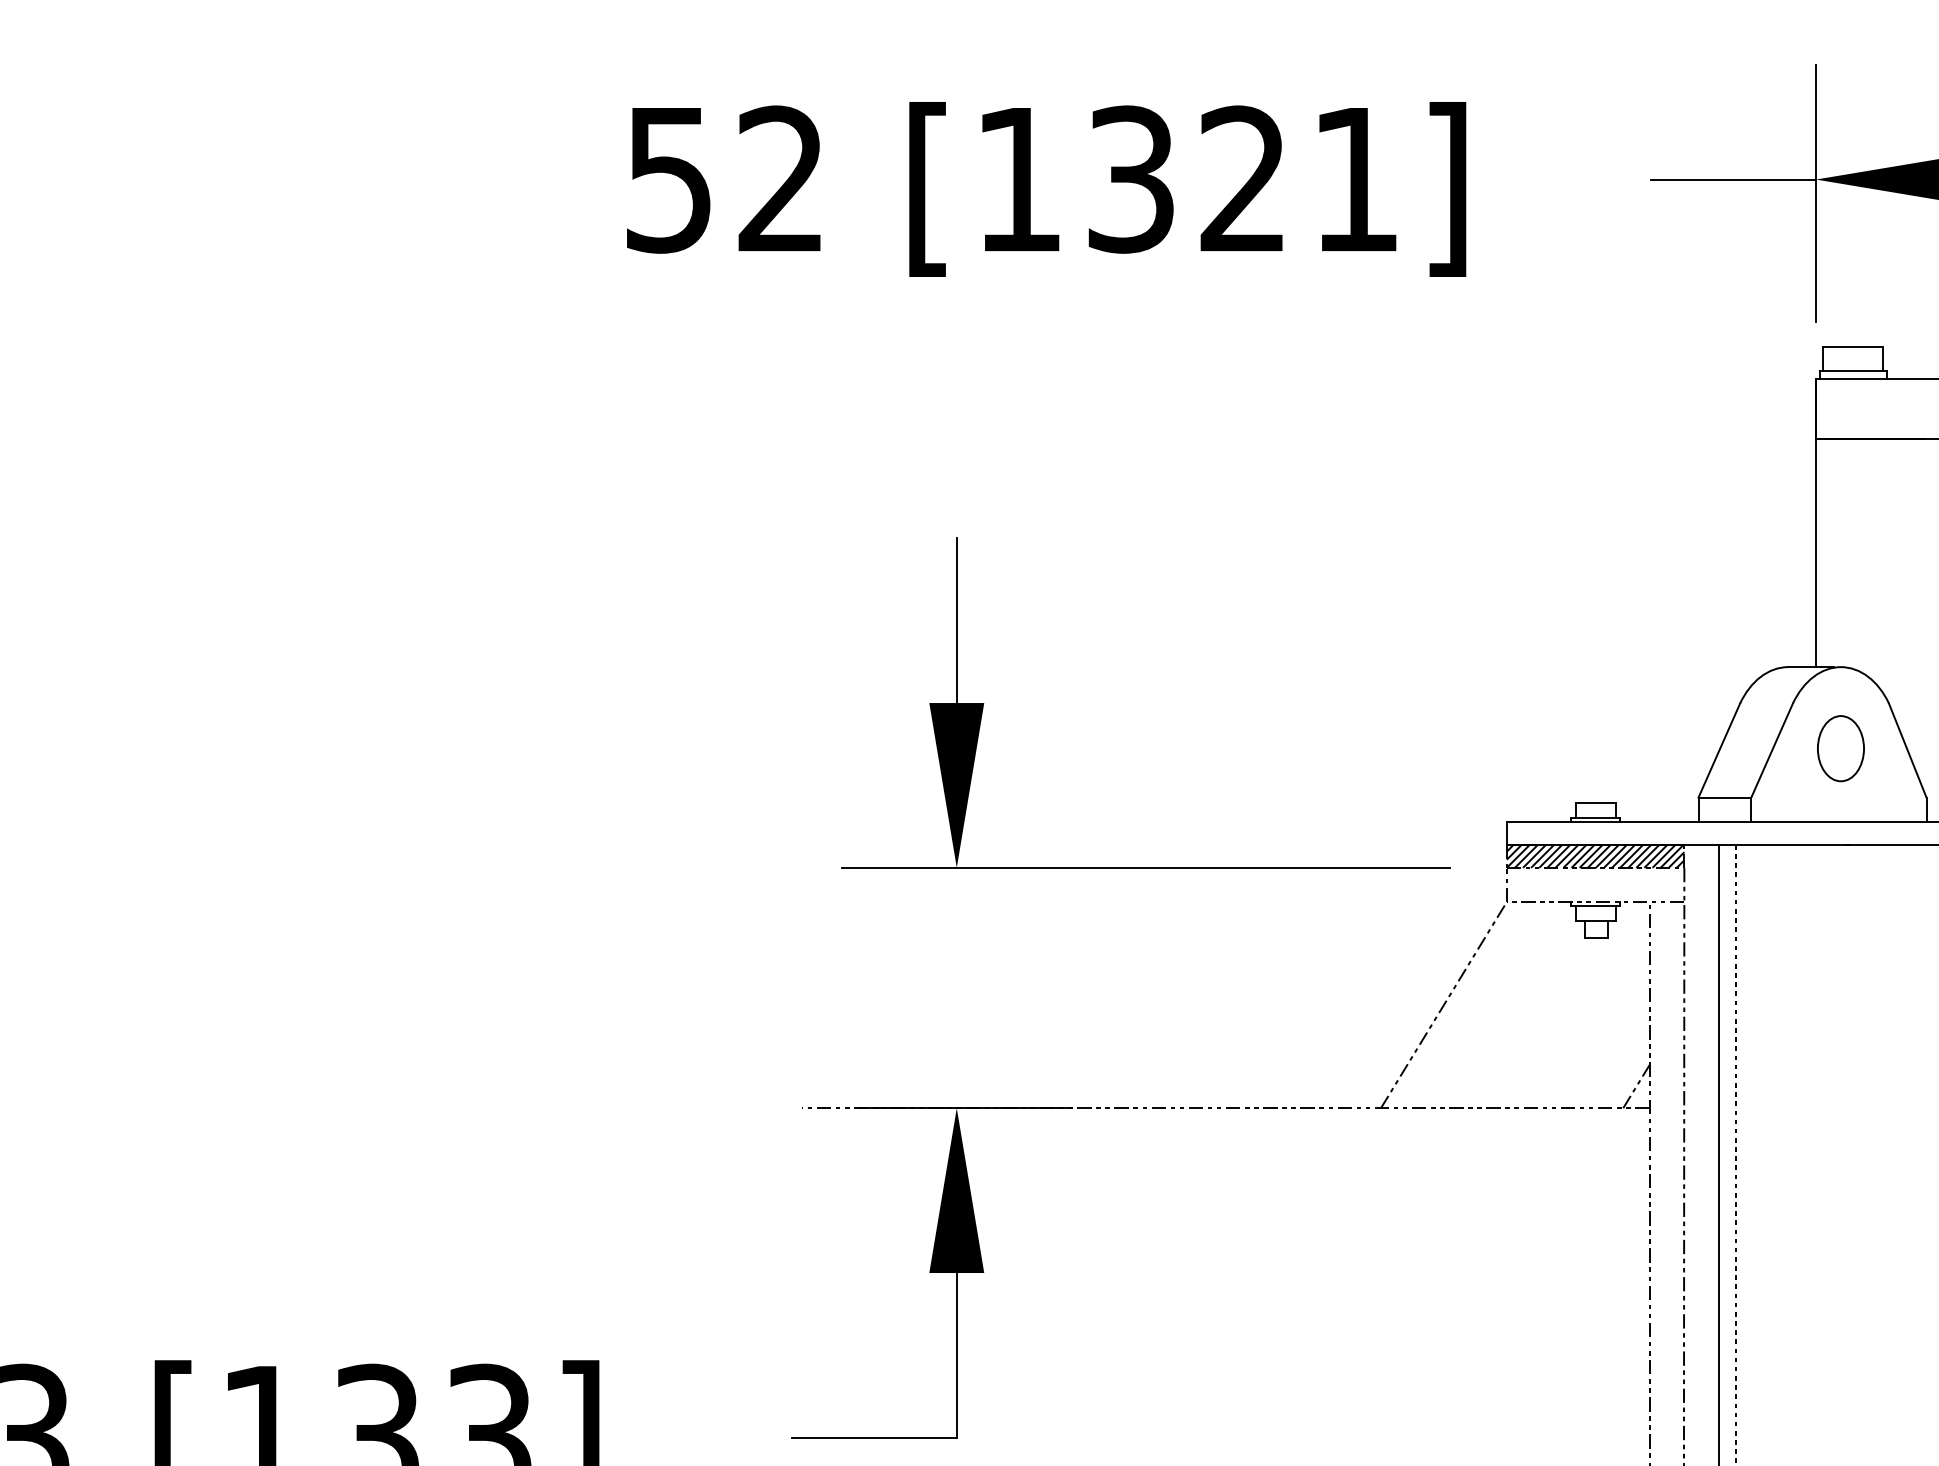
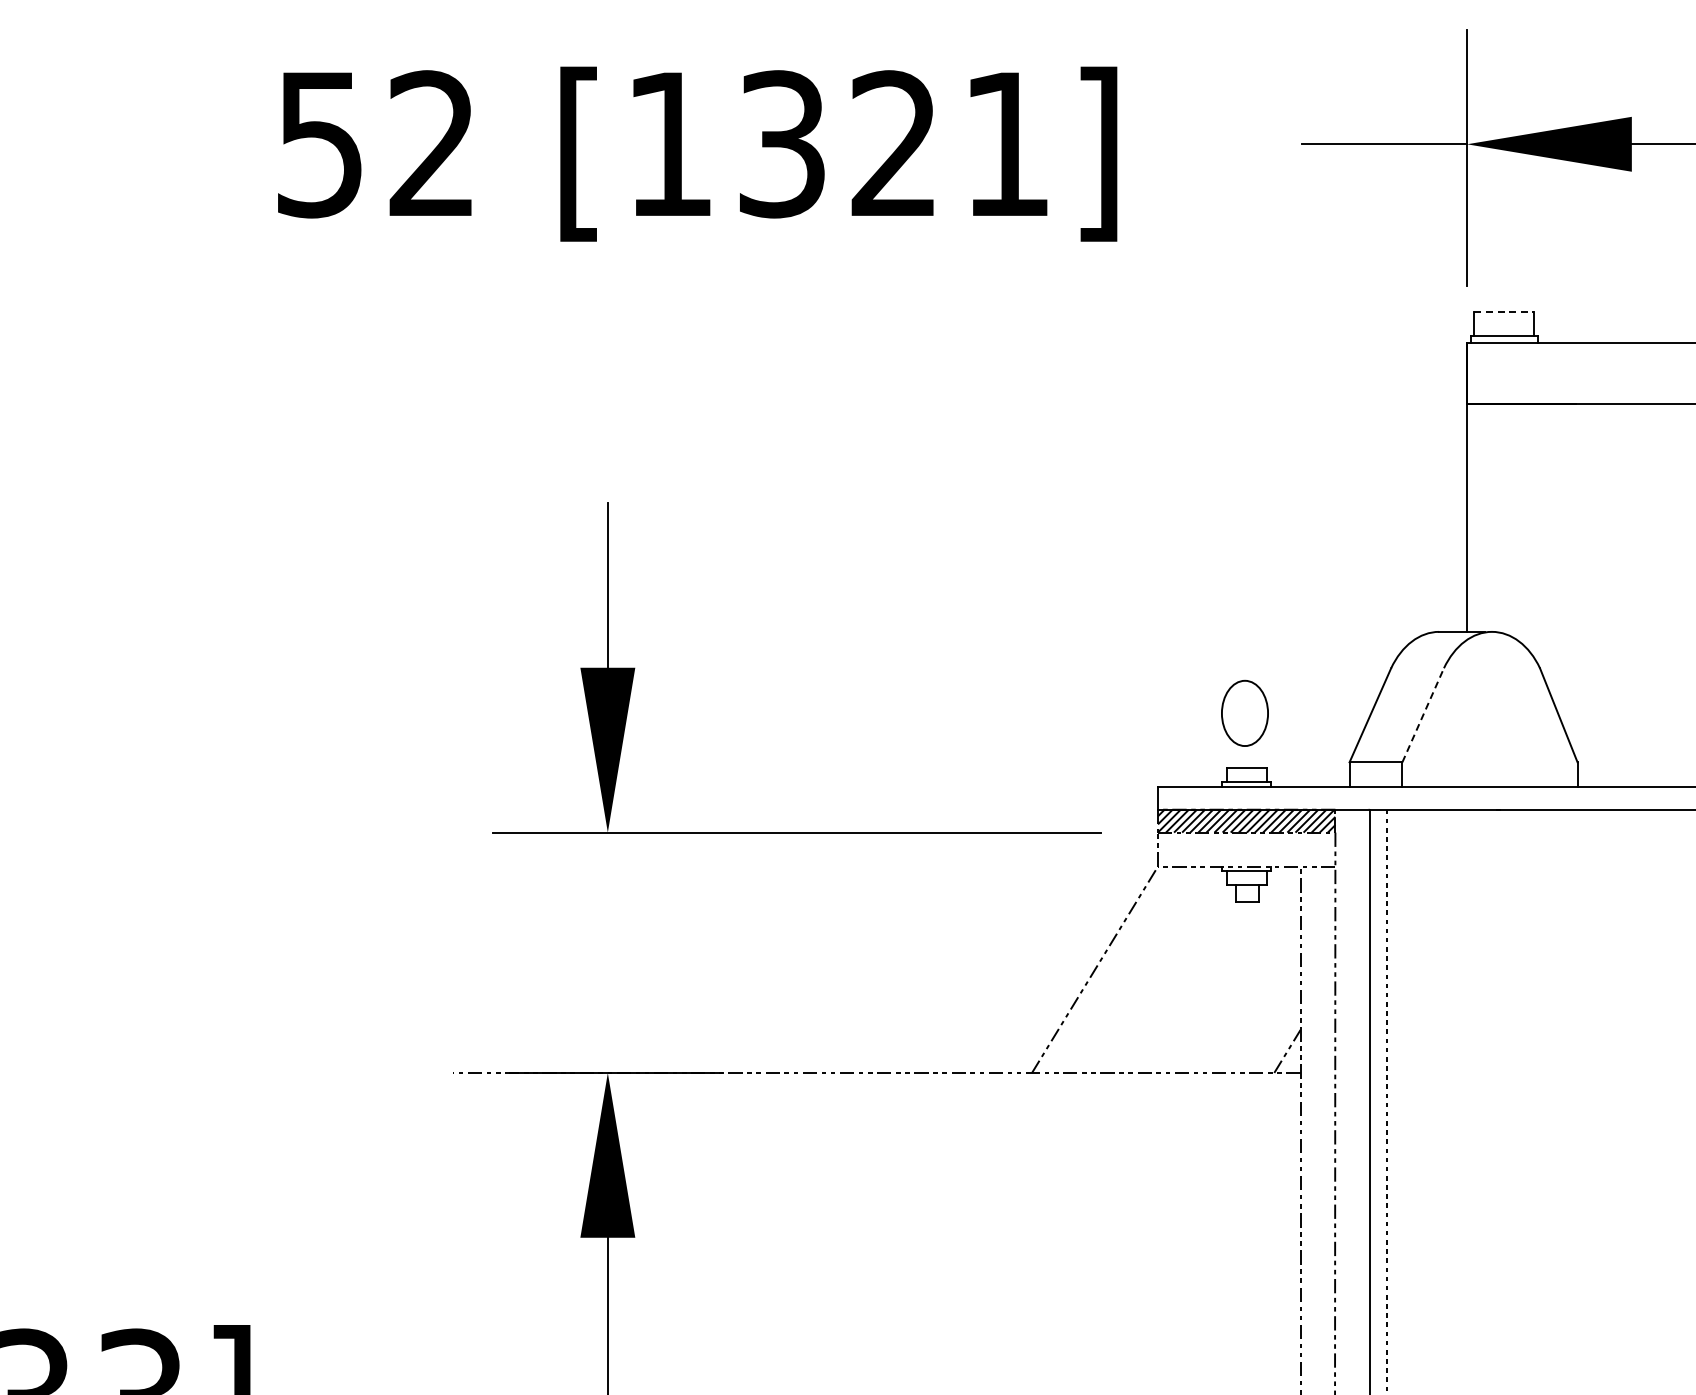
line: (1853, 347) -> (1504, 312), solid -> dashed
part: (1840, 748) -> (1244, 713), moved
line: (1772, 750) -> (1423, 715), solid -> dashed

